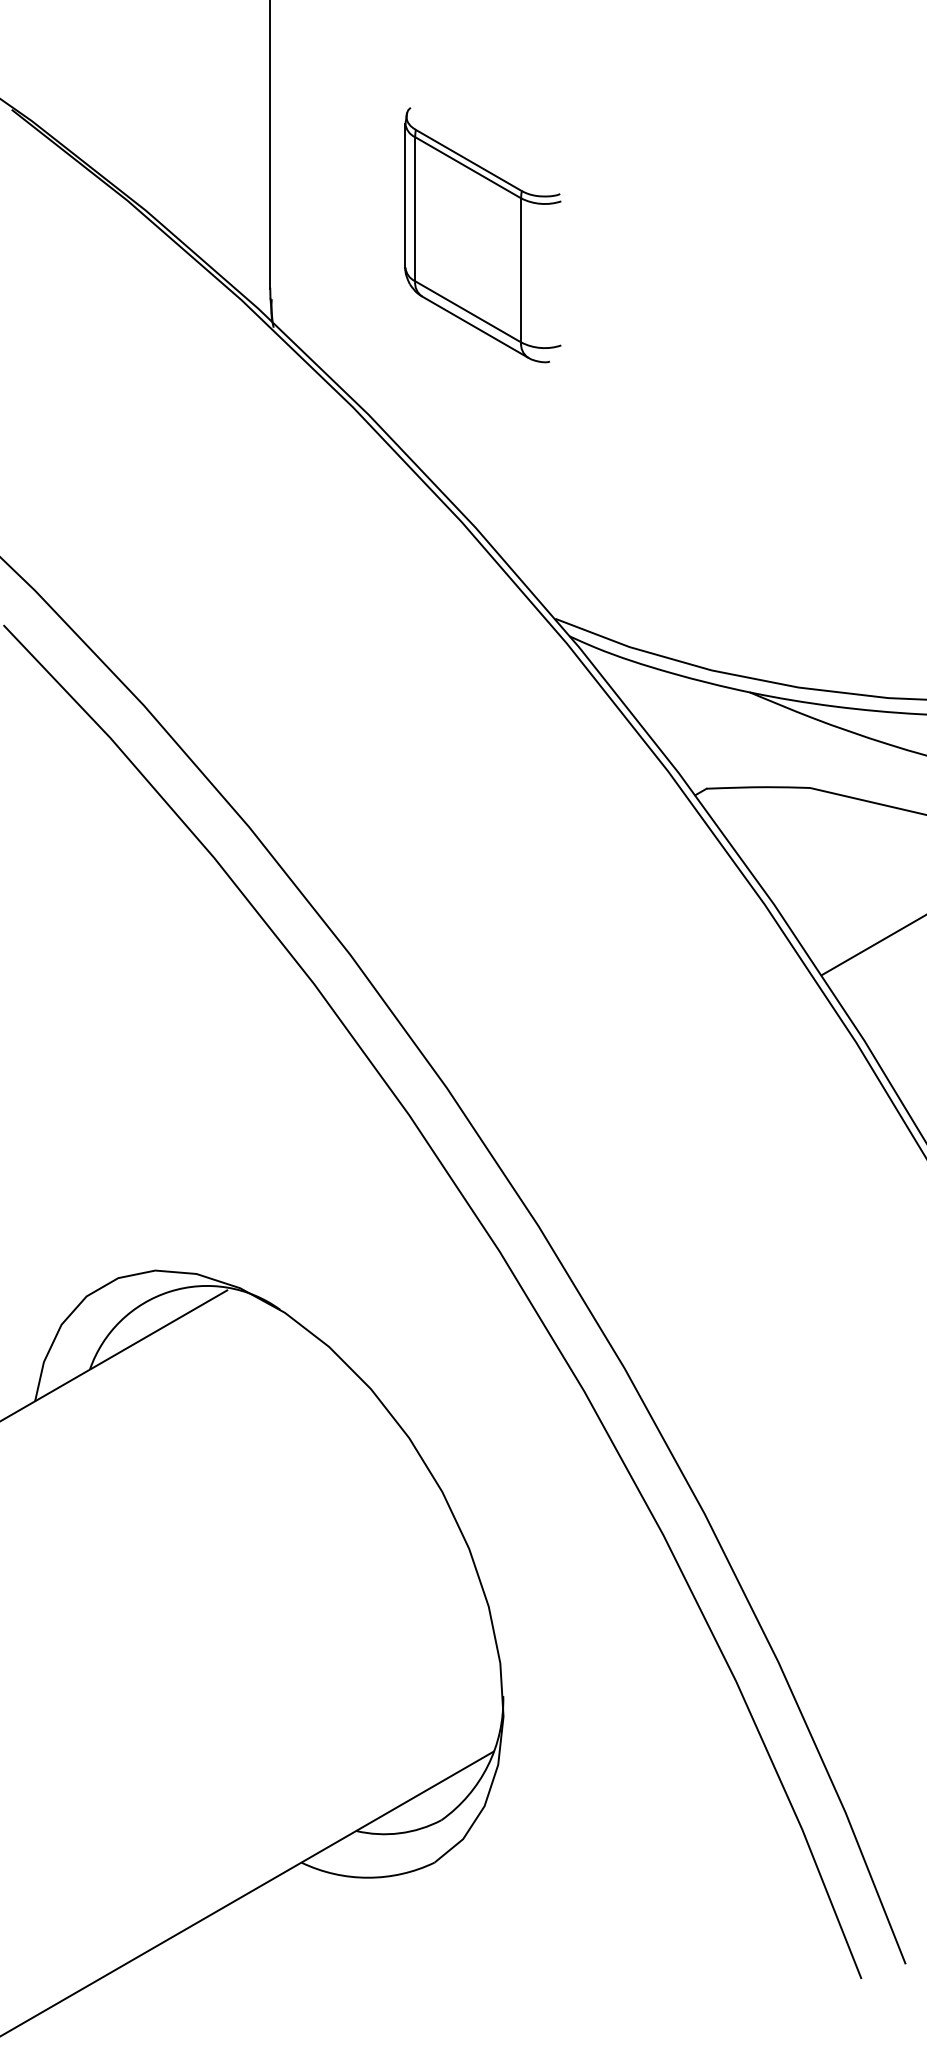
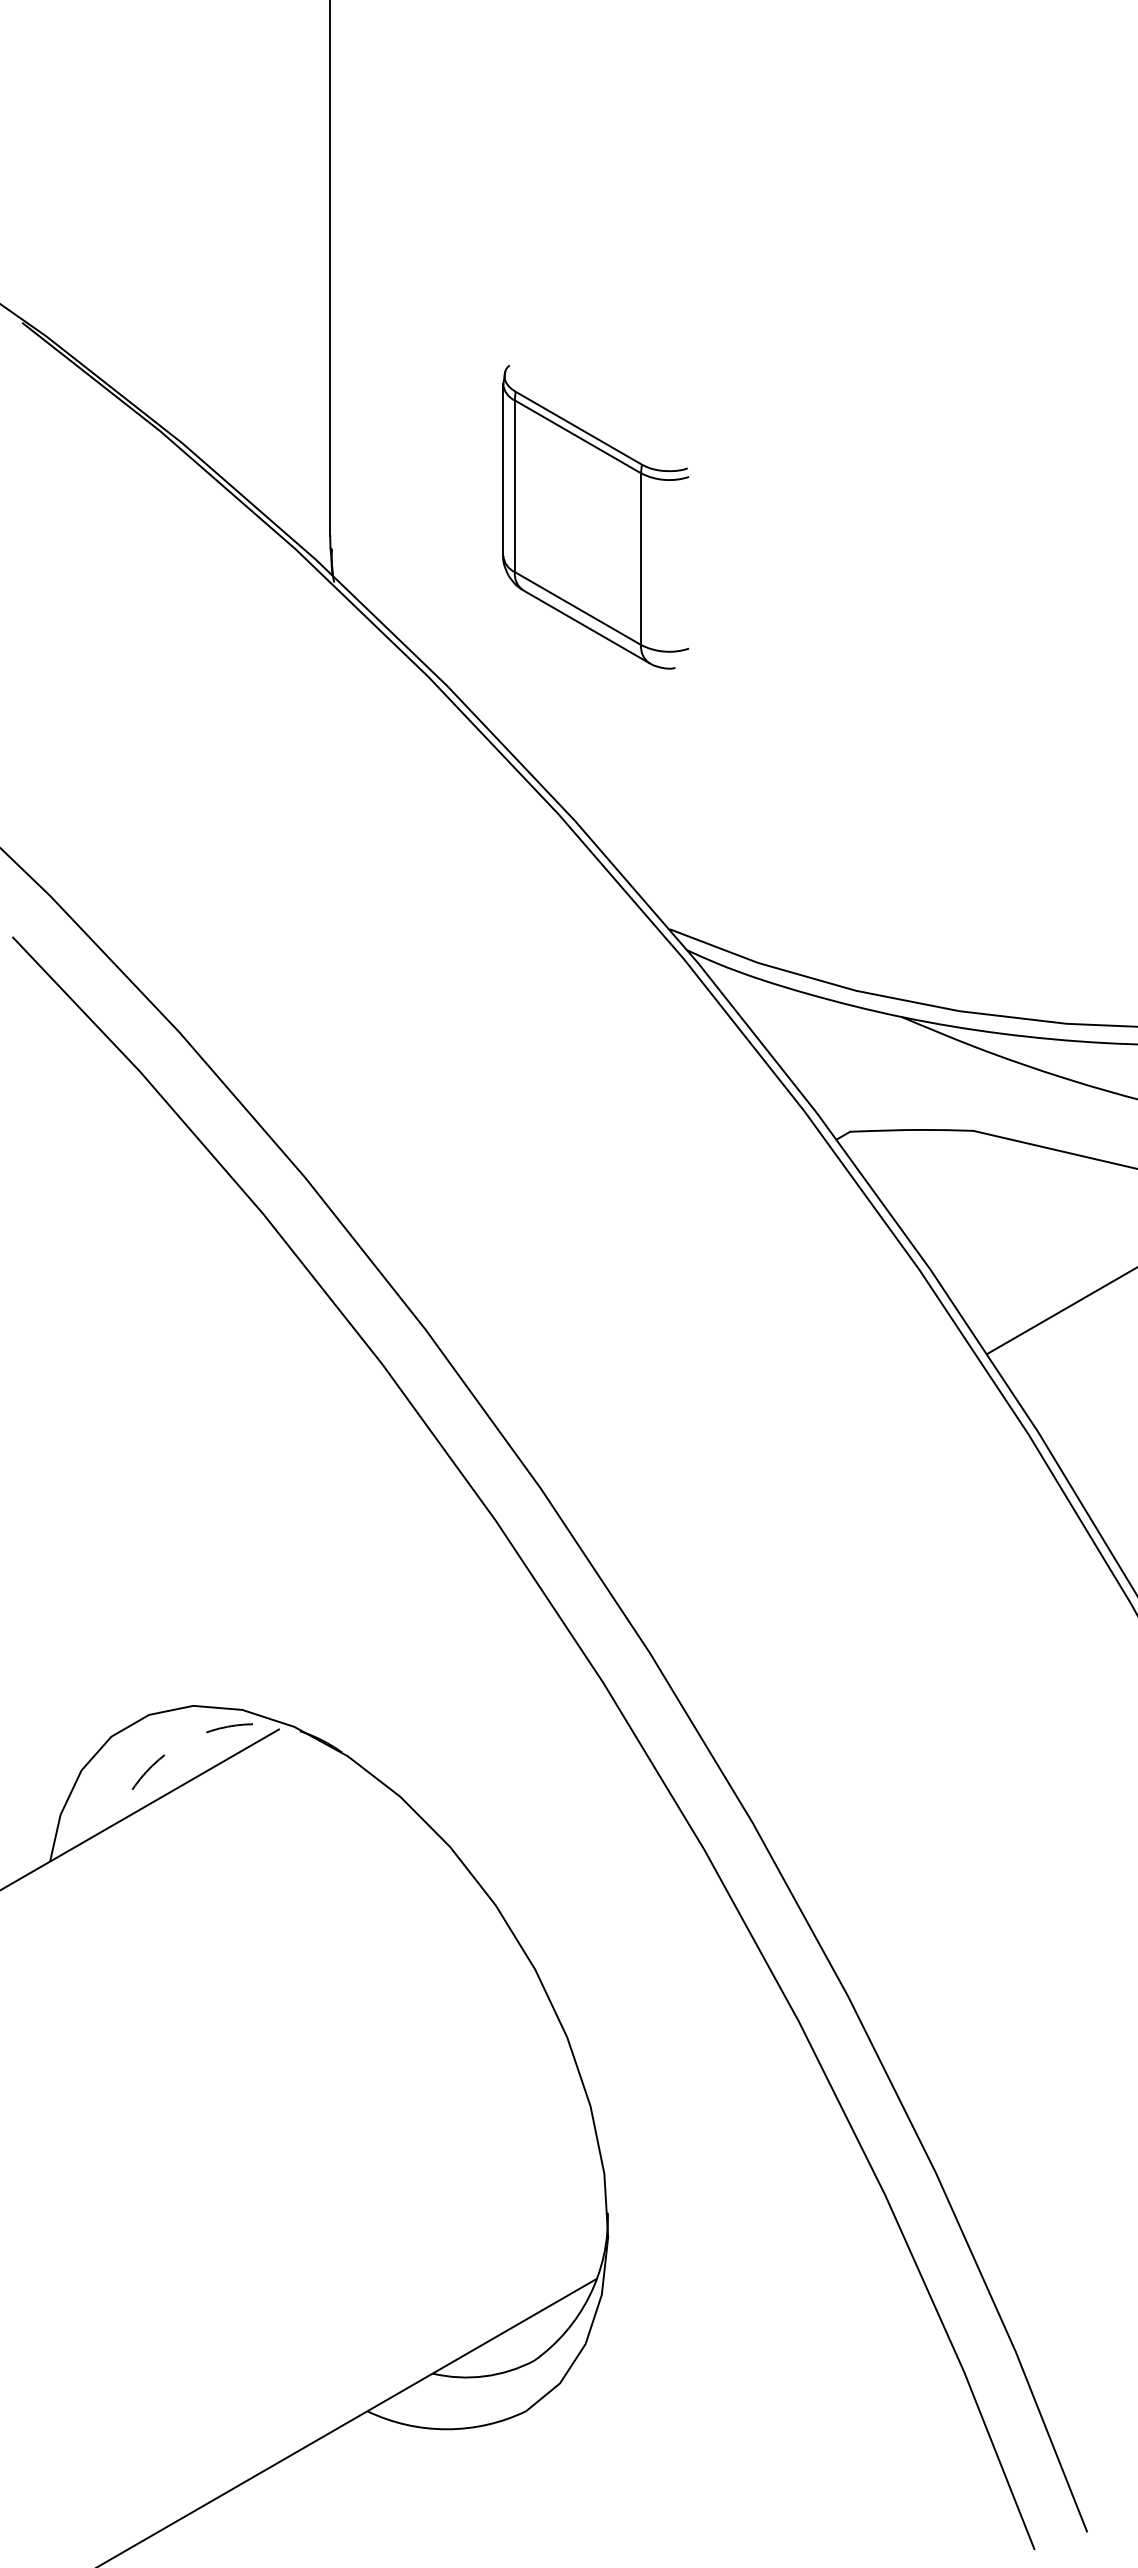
part: (482, 235) -> (595, 517), moved
arc: (169, 1292) -> (210, 1731), solid -> dashed

